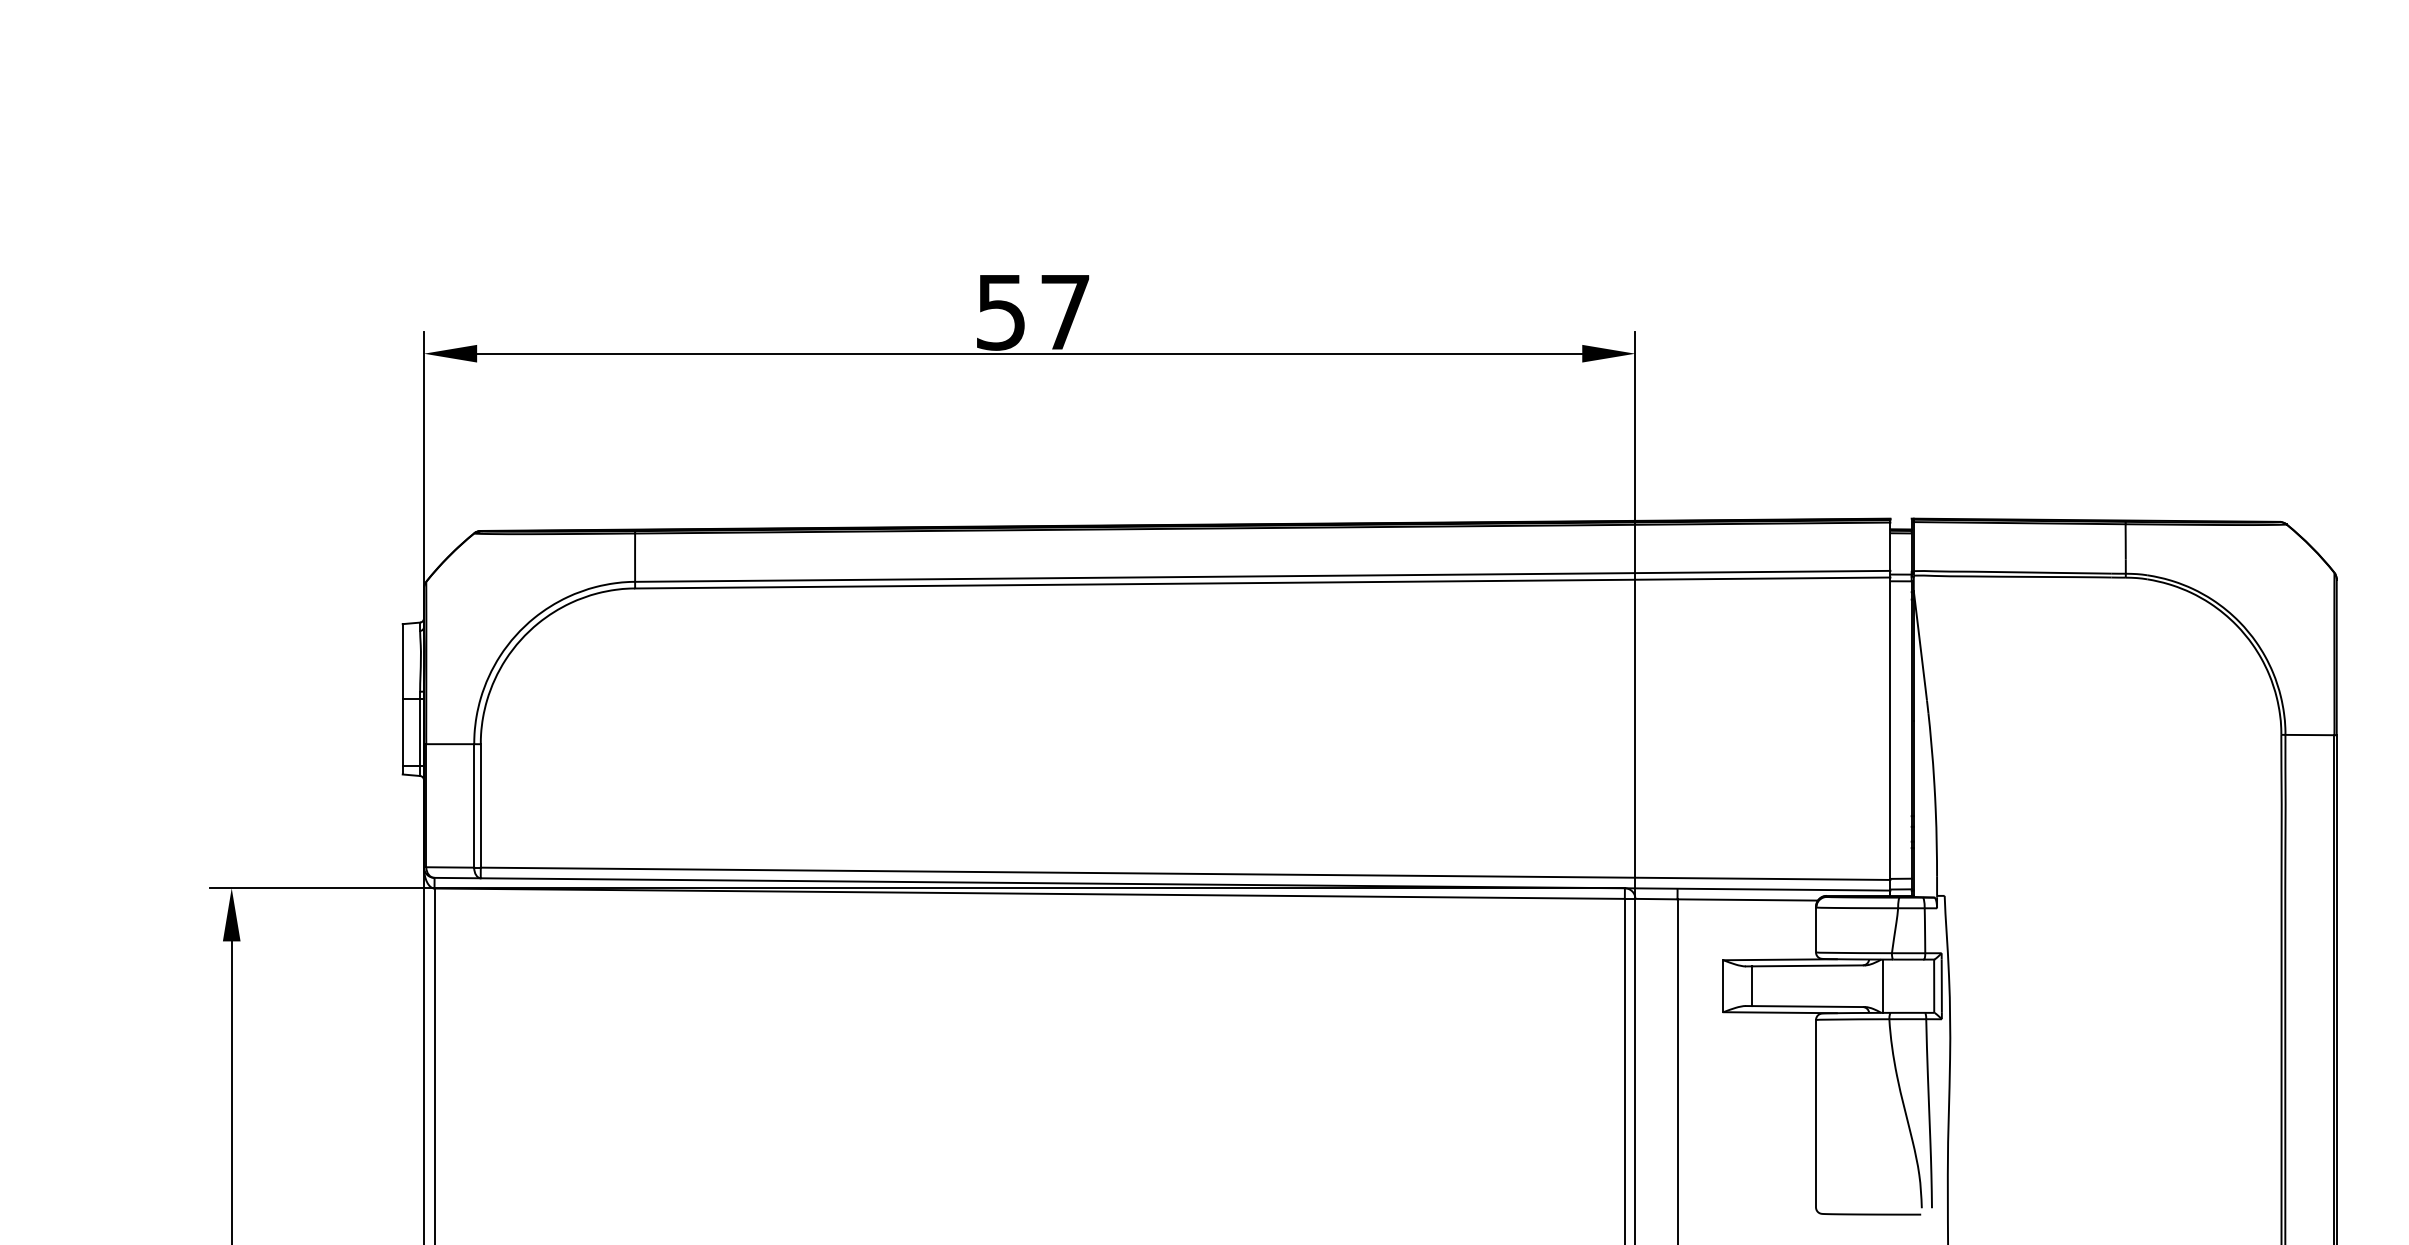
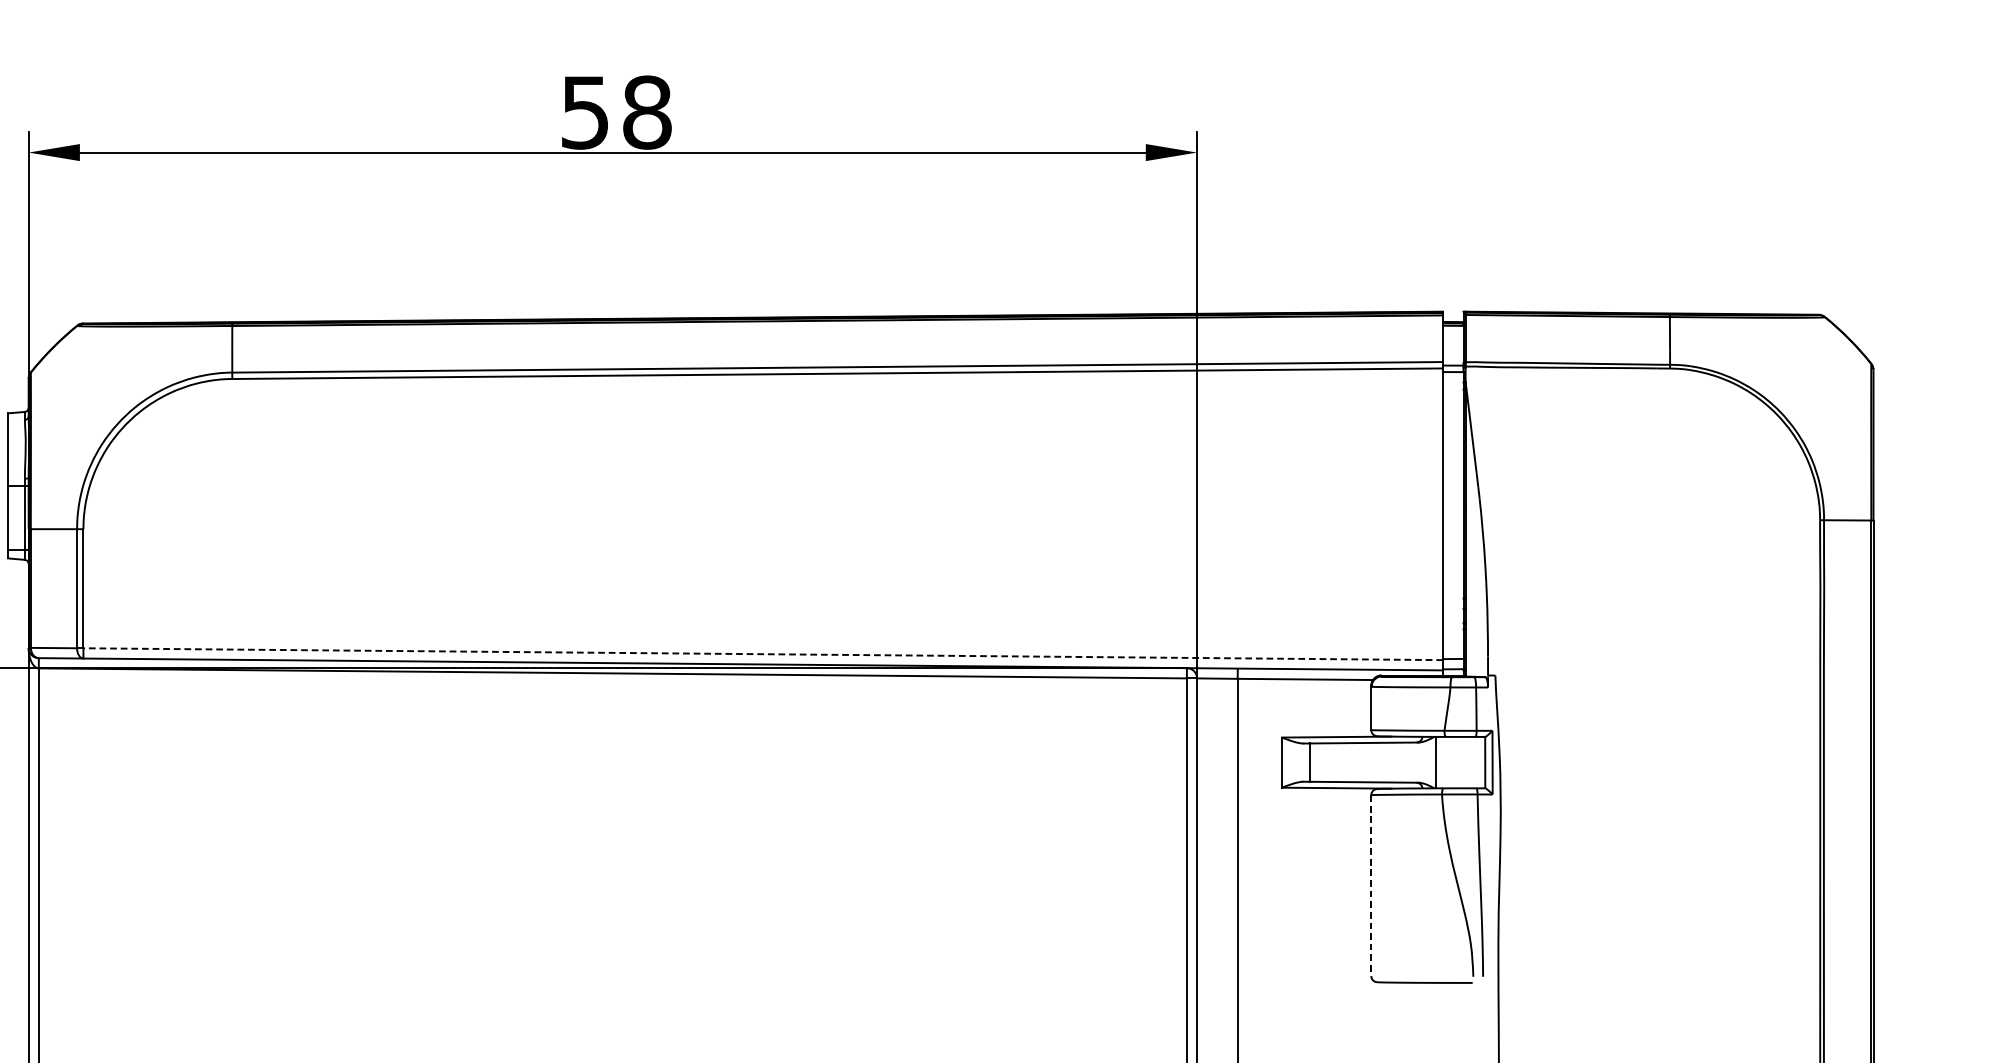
text: (1065, 311) -> (647, 111), 57 -> 58
line: (1185, 873) -> (763, 653), solid -> dashed
line: (1816, 1113) -> (1371, 885), solid -> dashed

